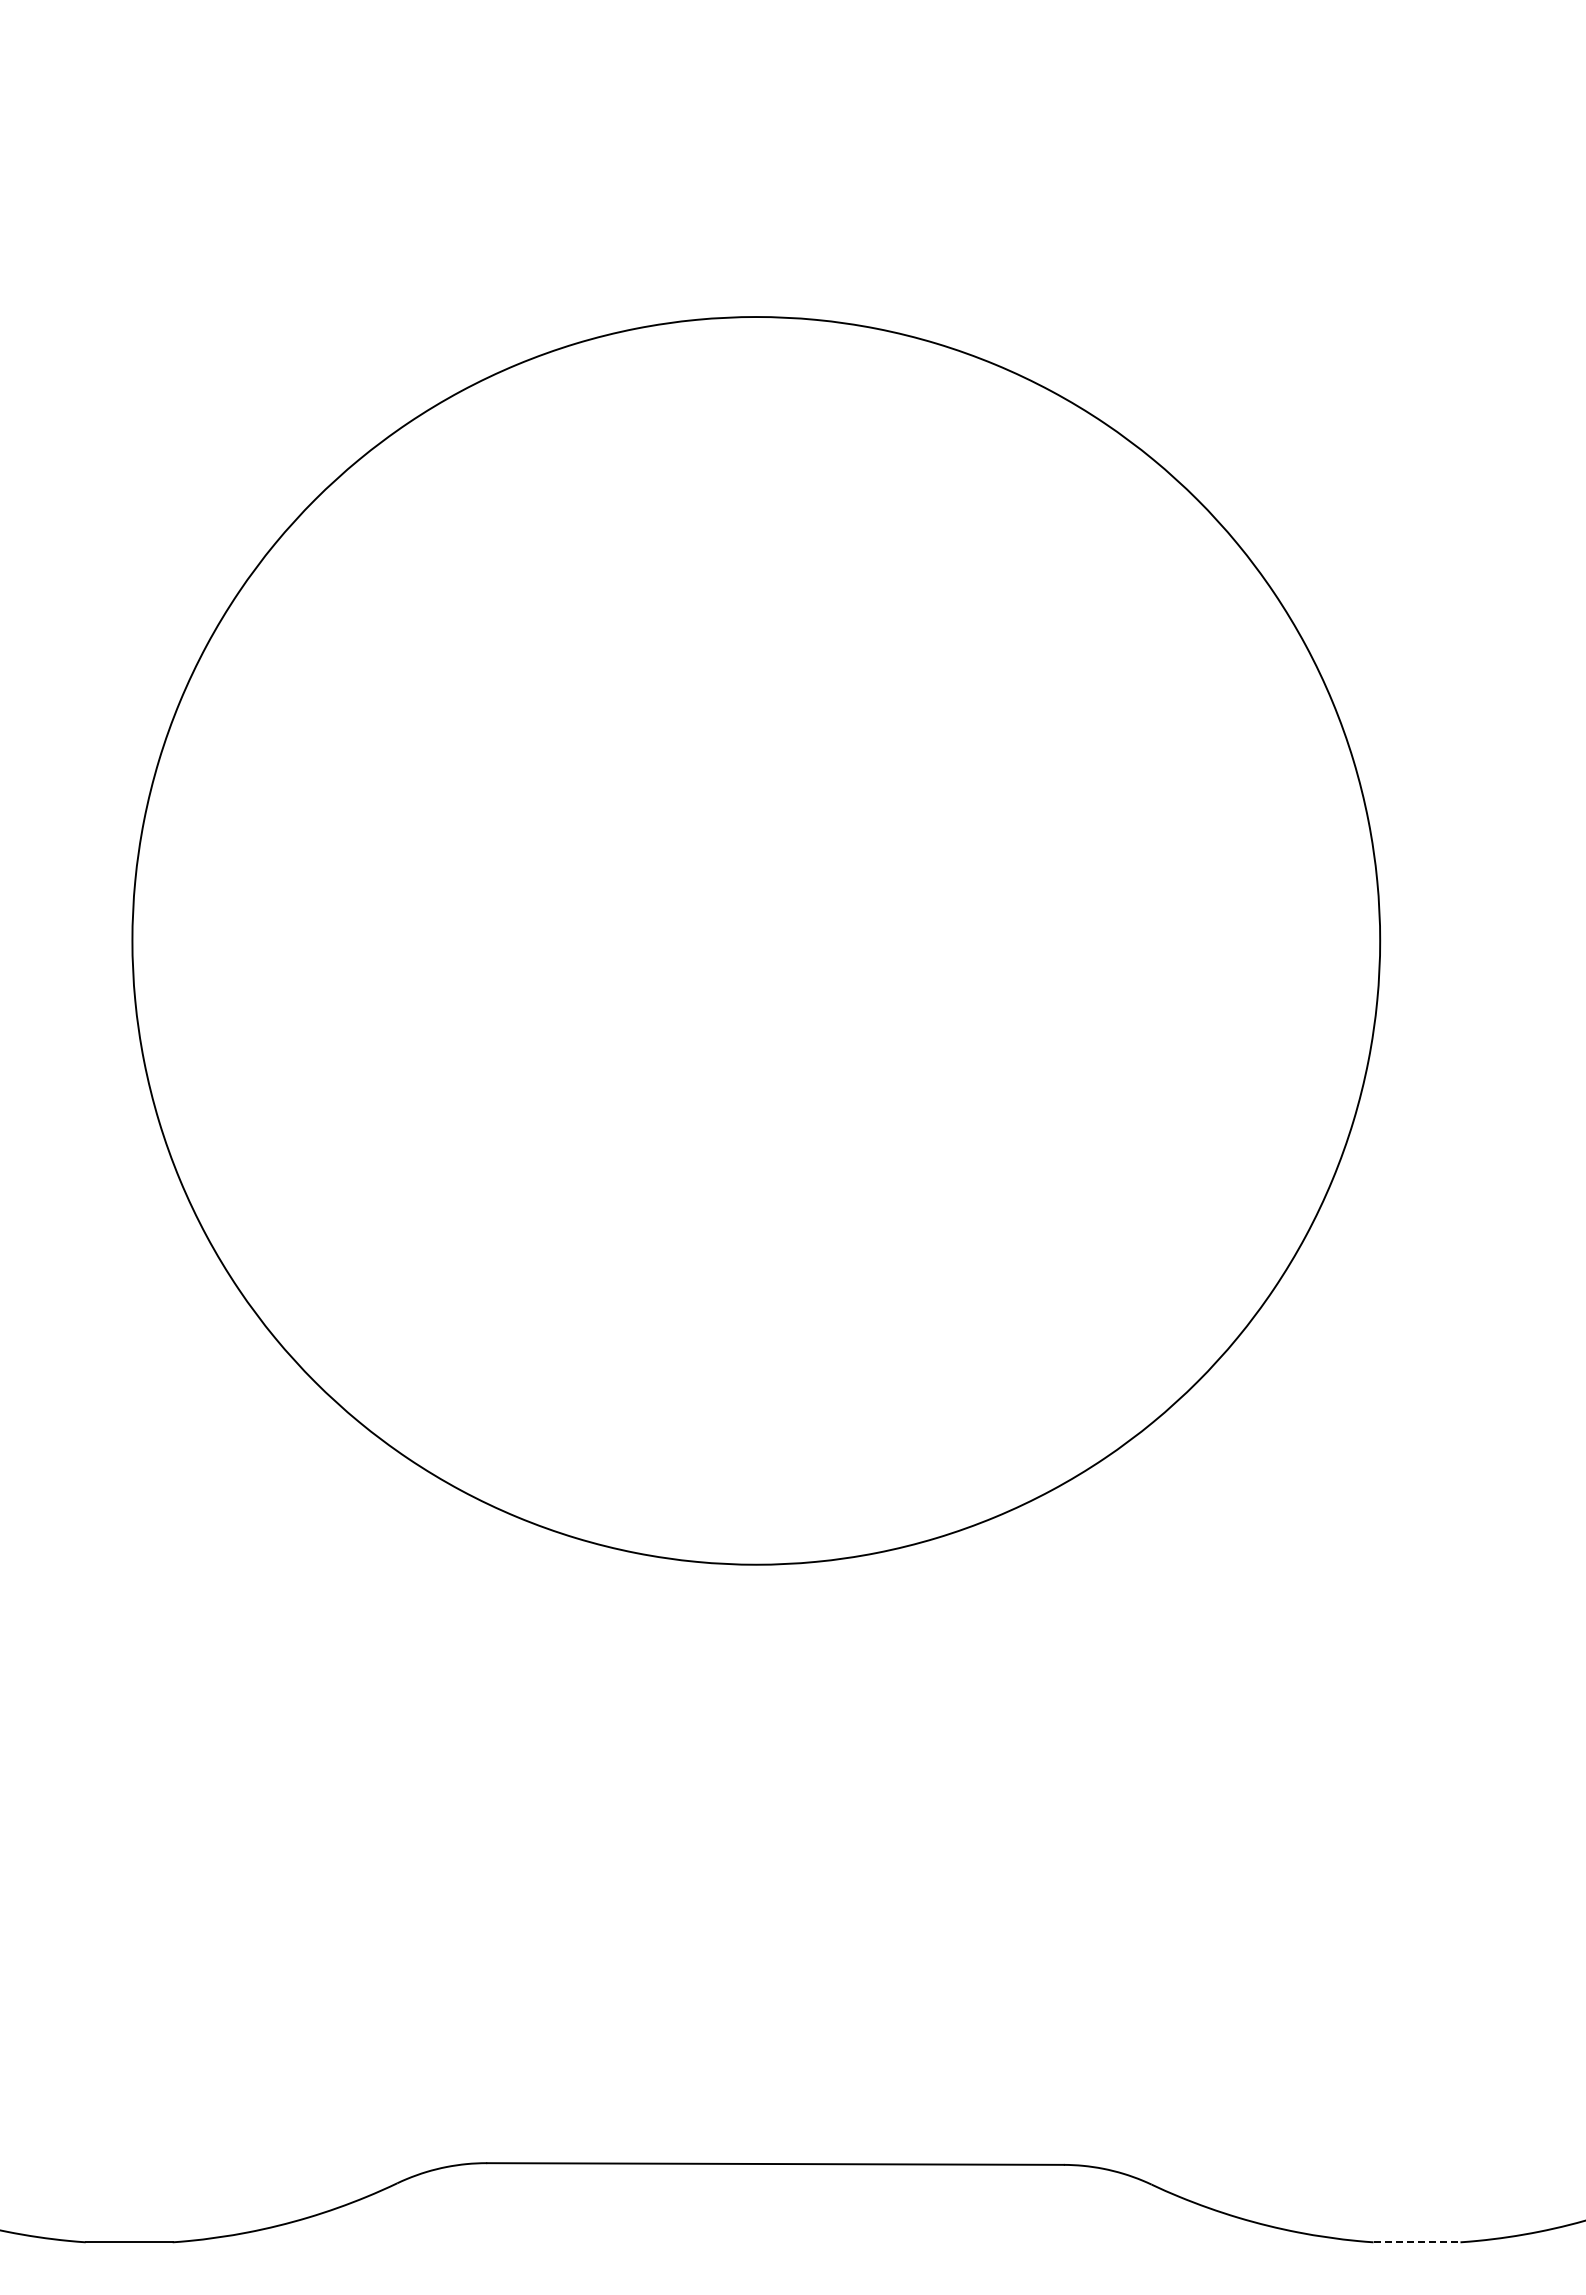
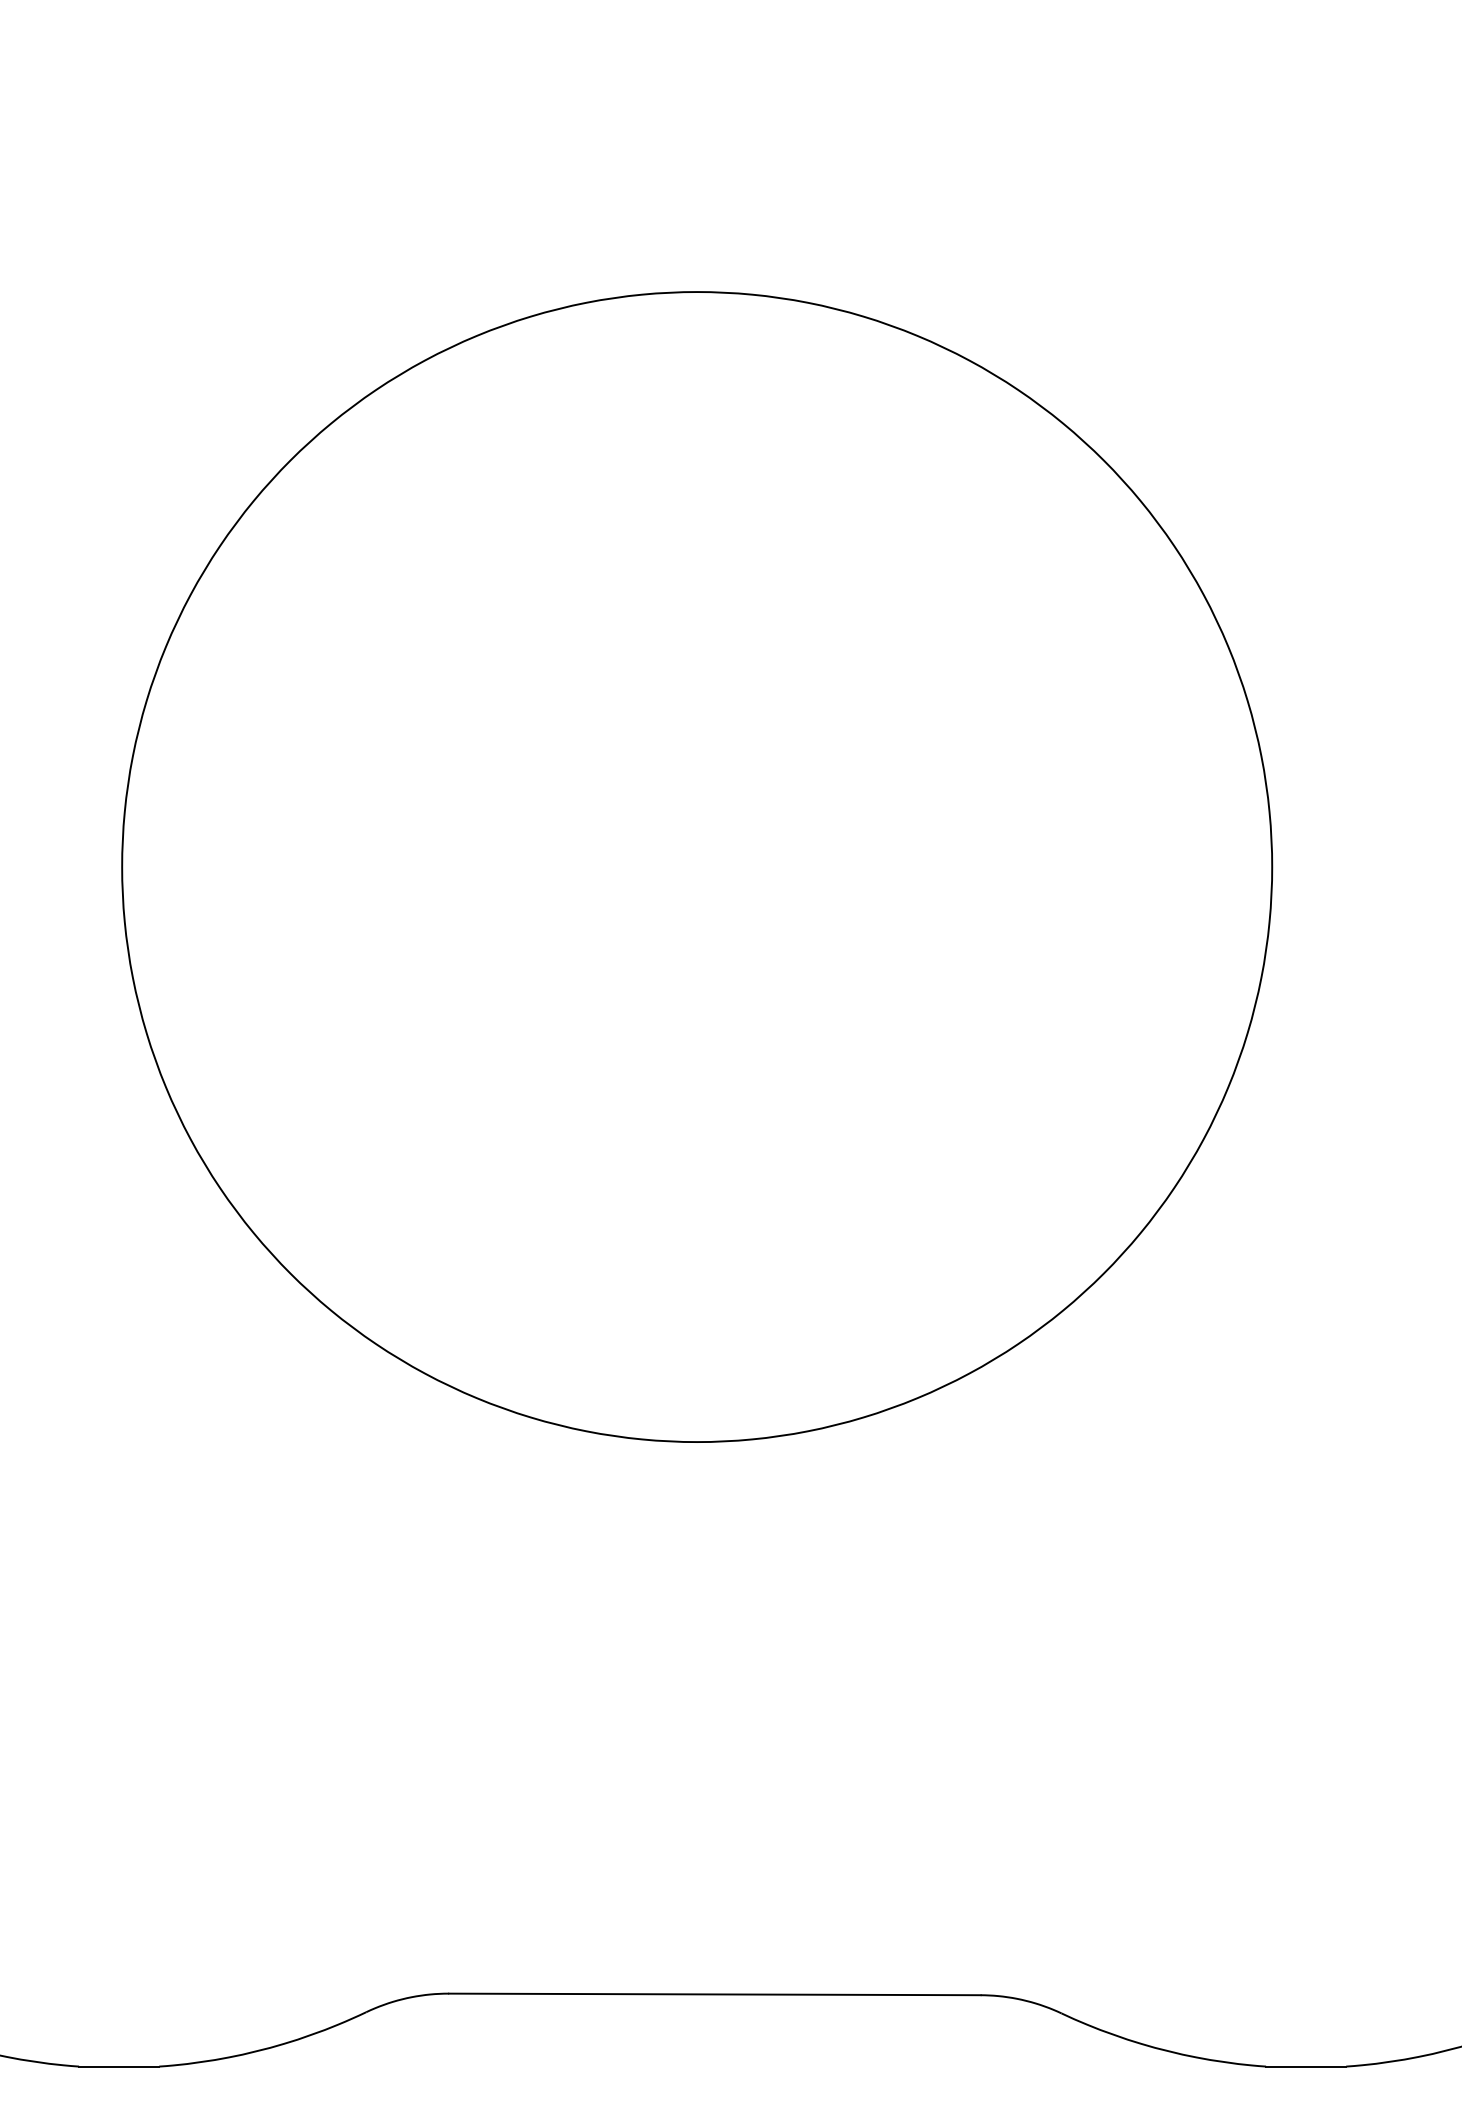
line: (1417, 2242) -> (1306, 2066), dashed -> solid

